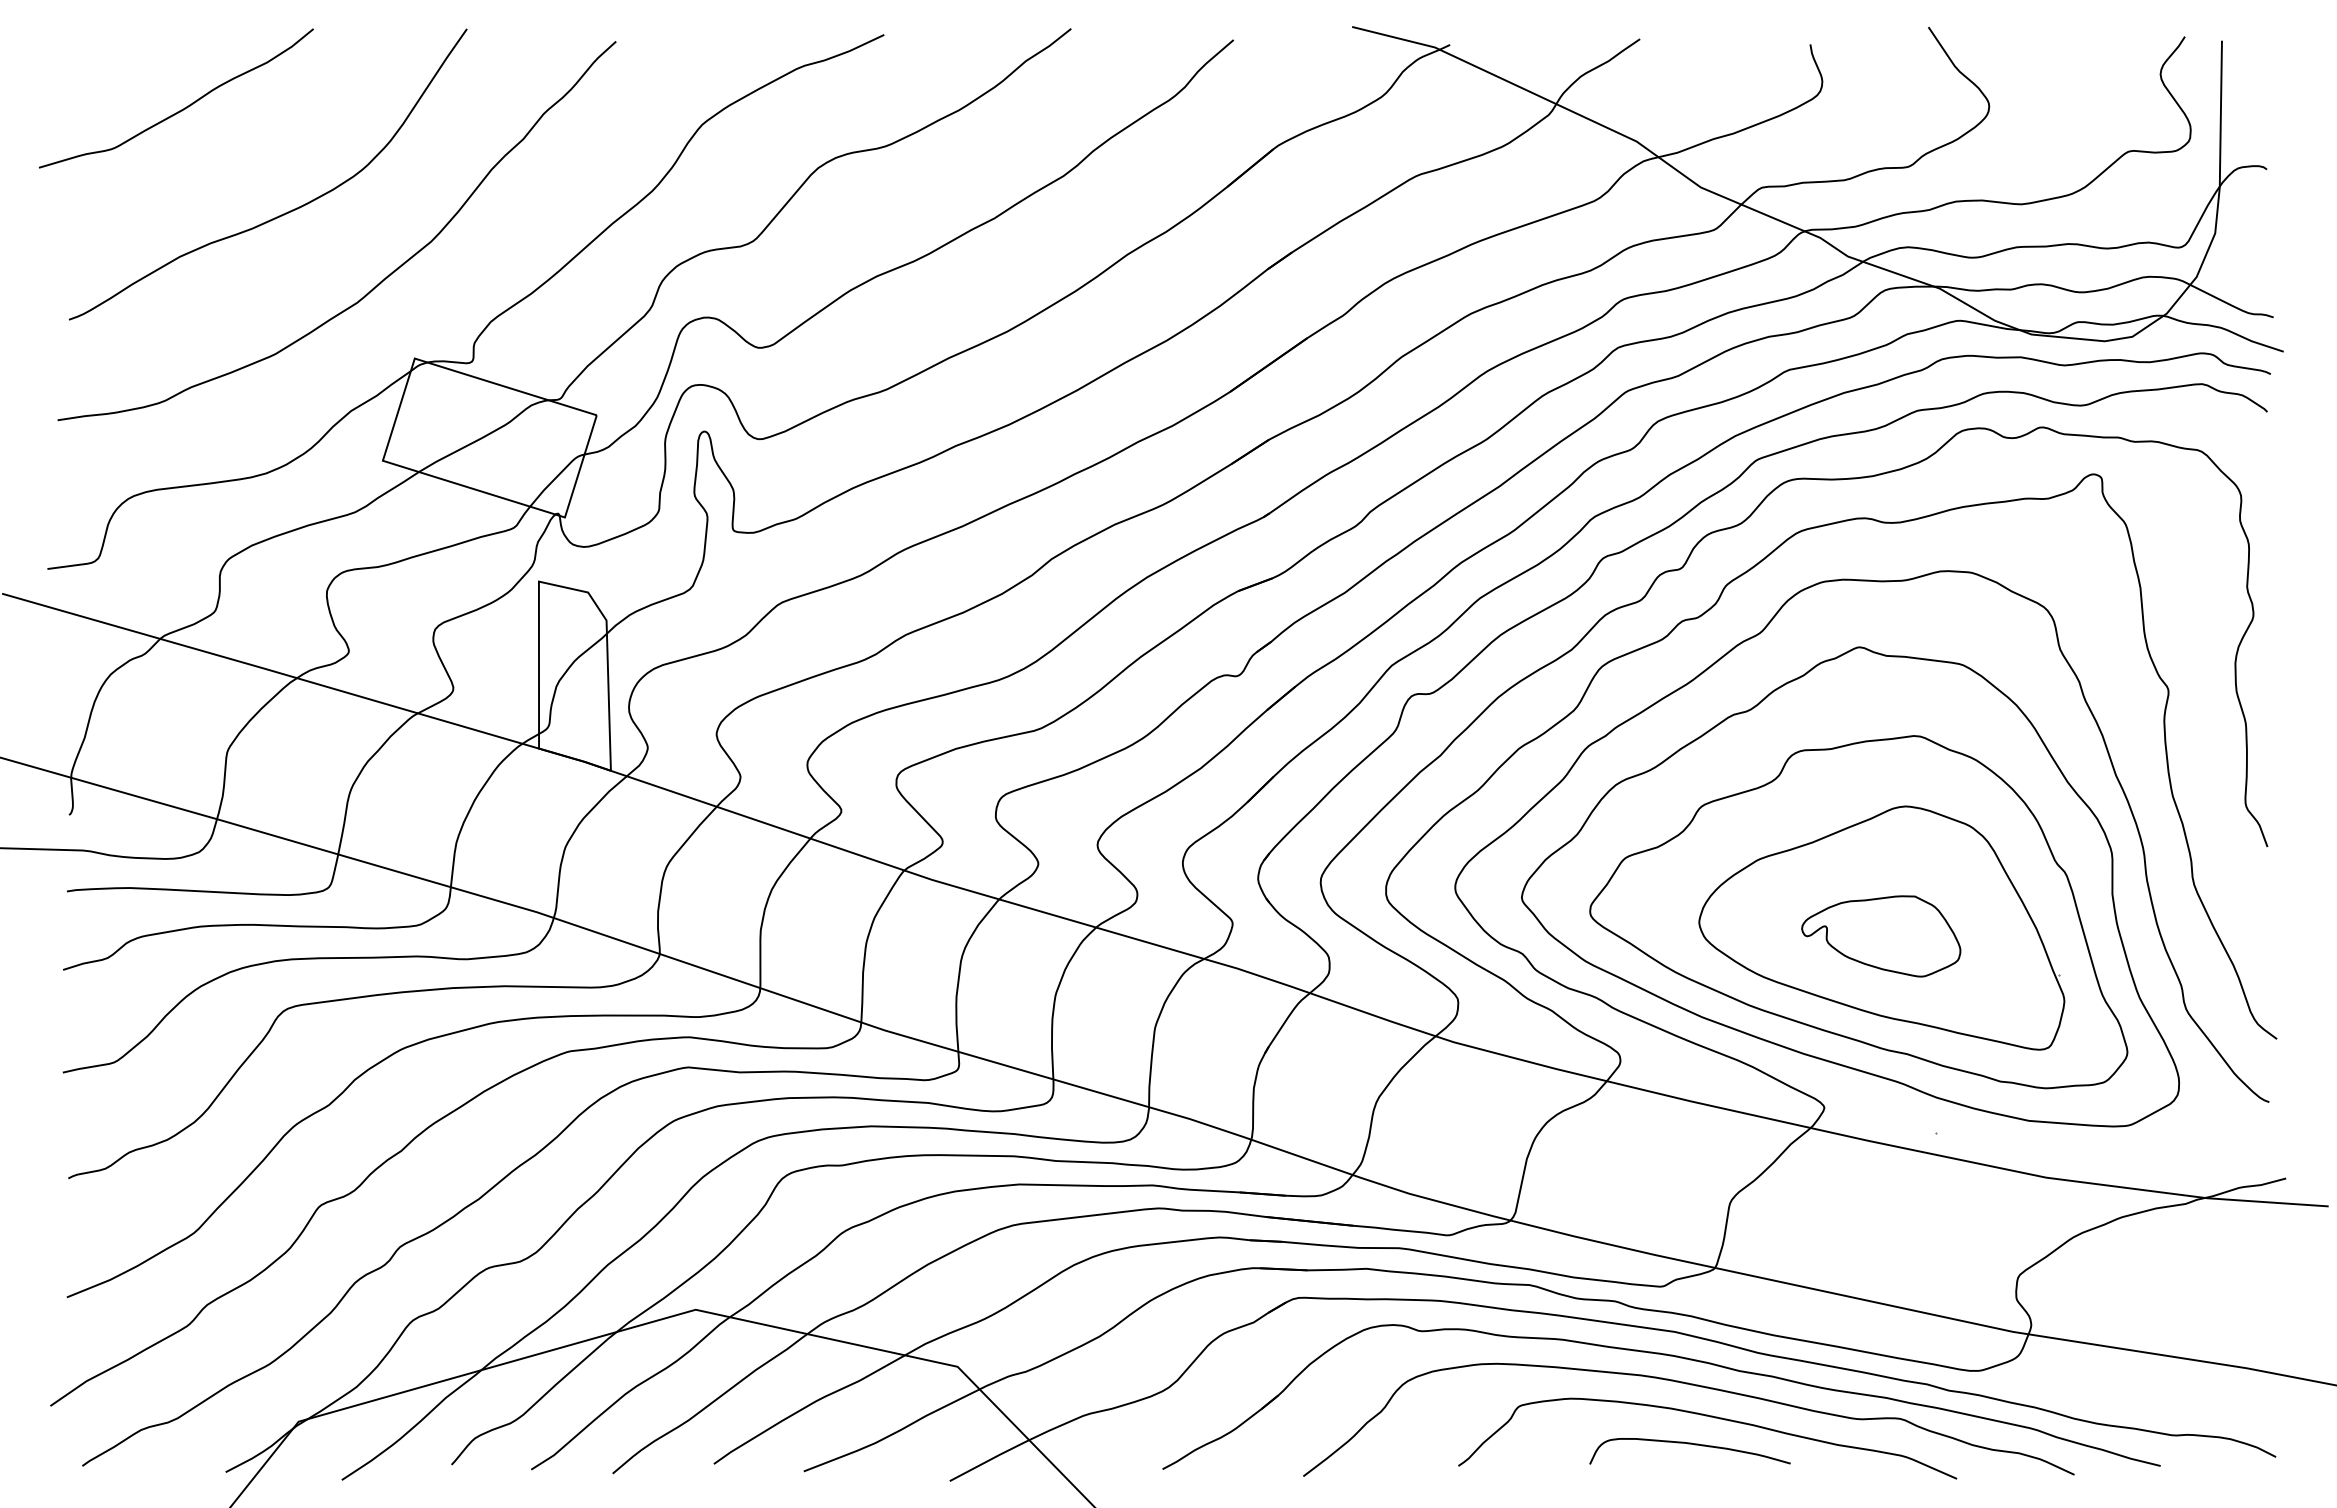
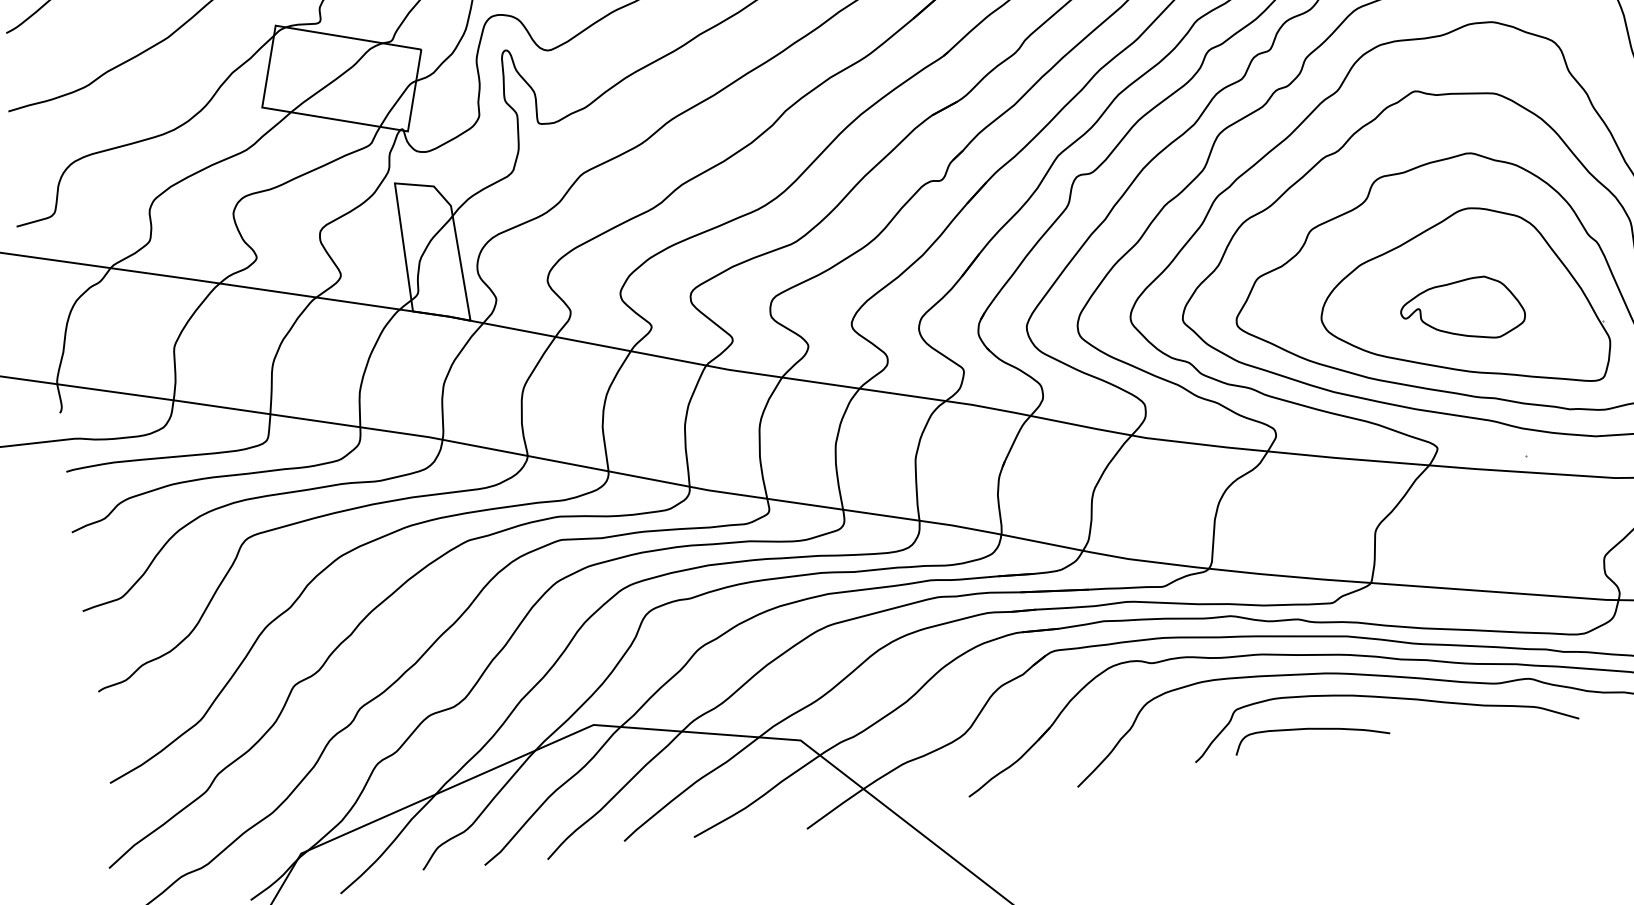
curve: (1689, 1444) -> (1310, 729), moved

